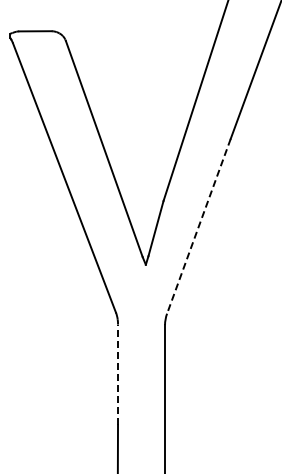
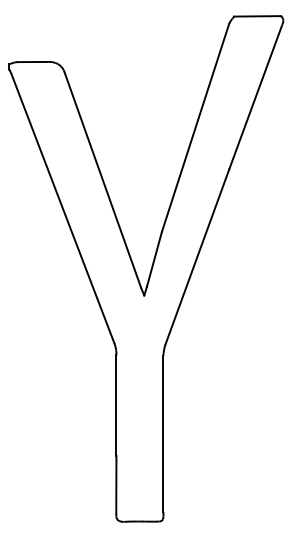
line: (199, 226) -> (197, 257), dashed -> solid
line: (118, 374) -> (116, 405), dashed -> solid

